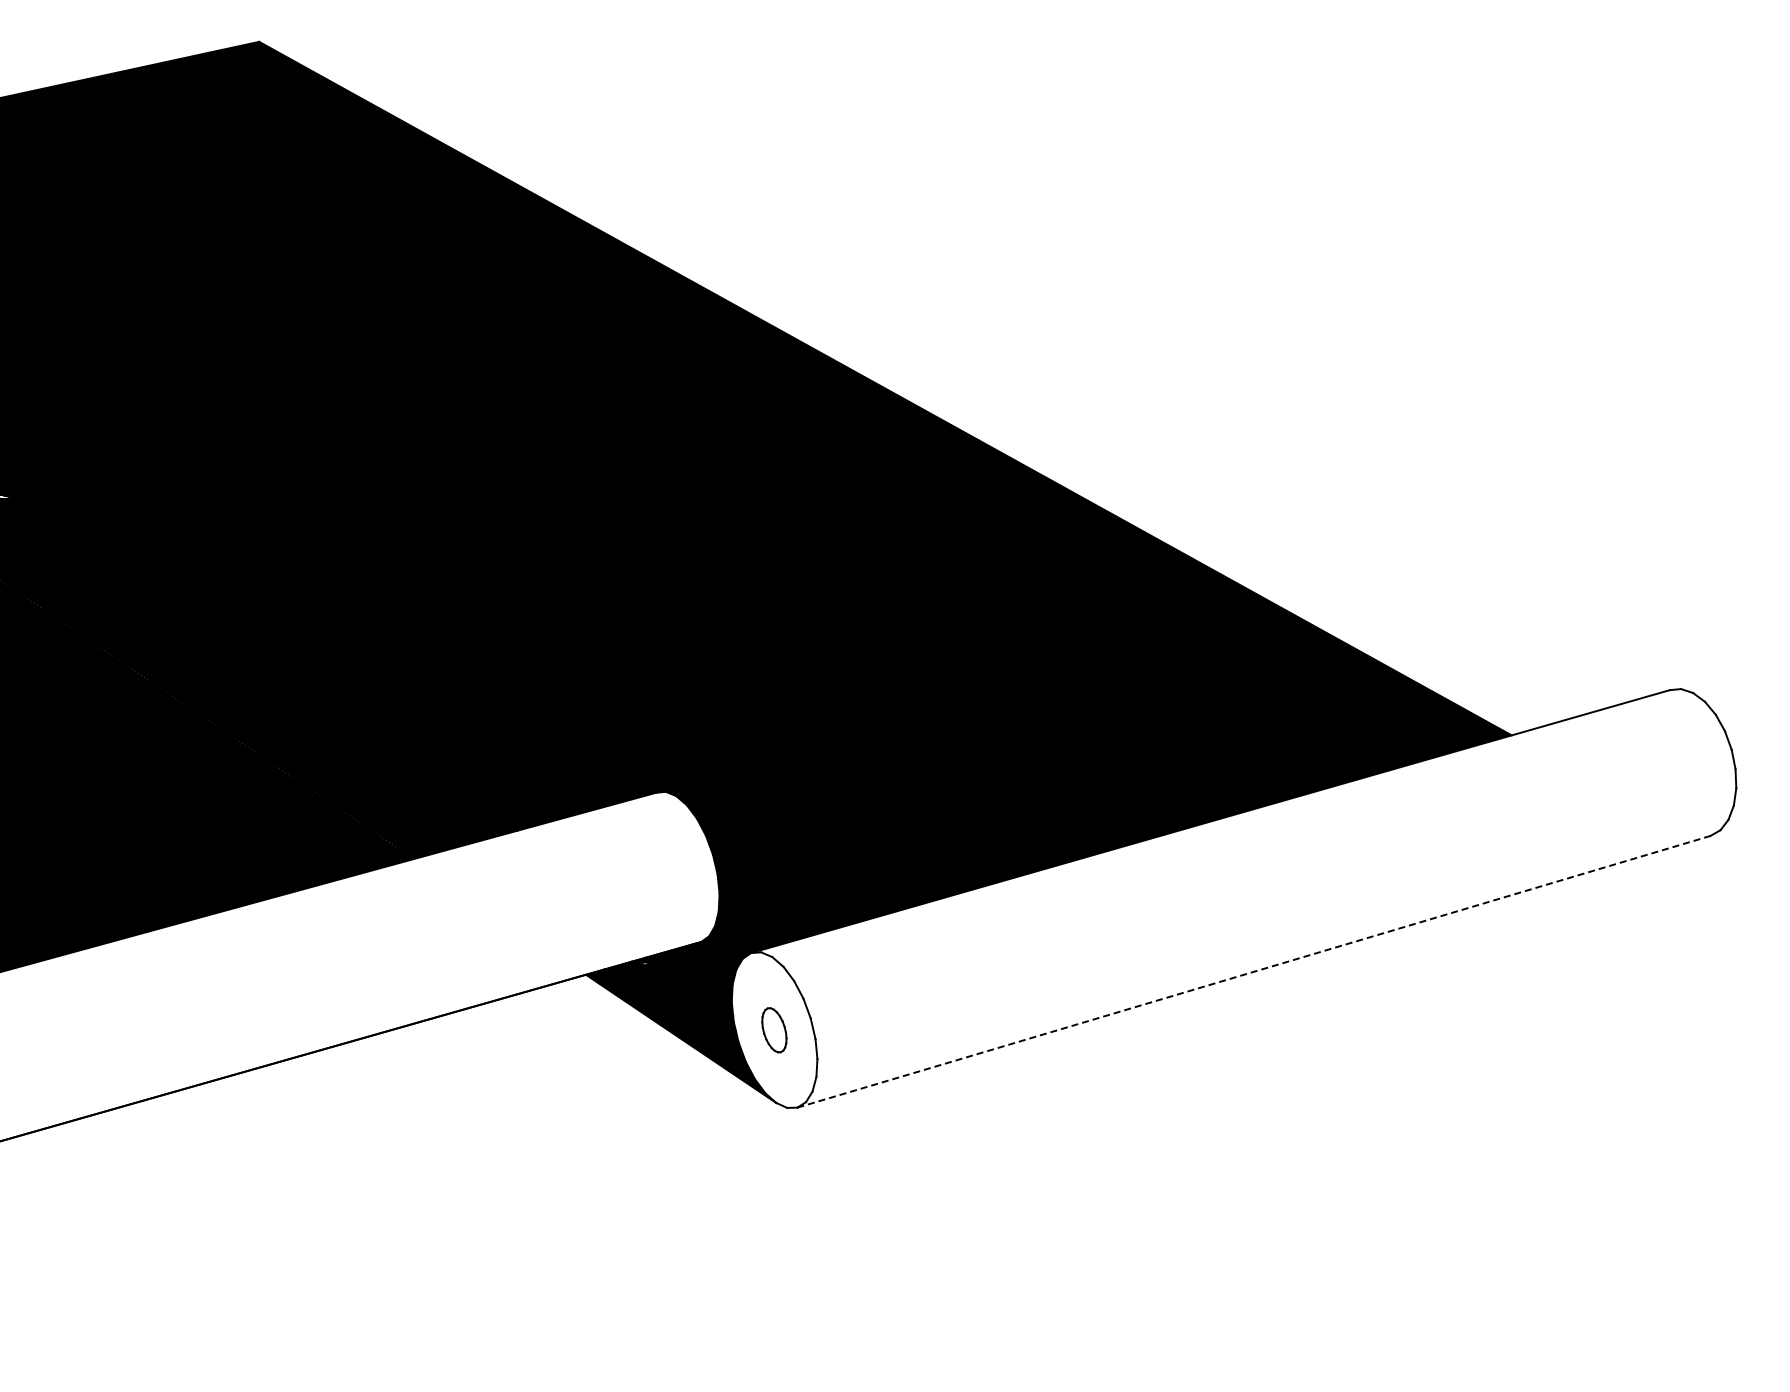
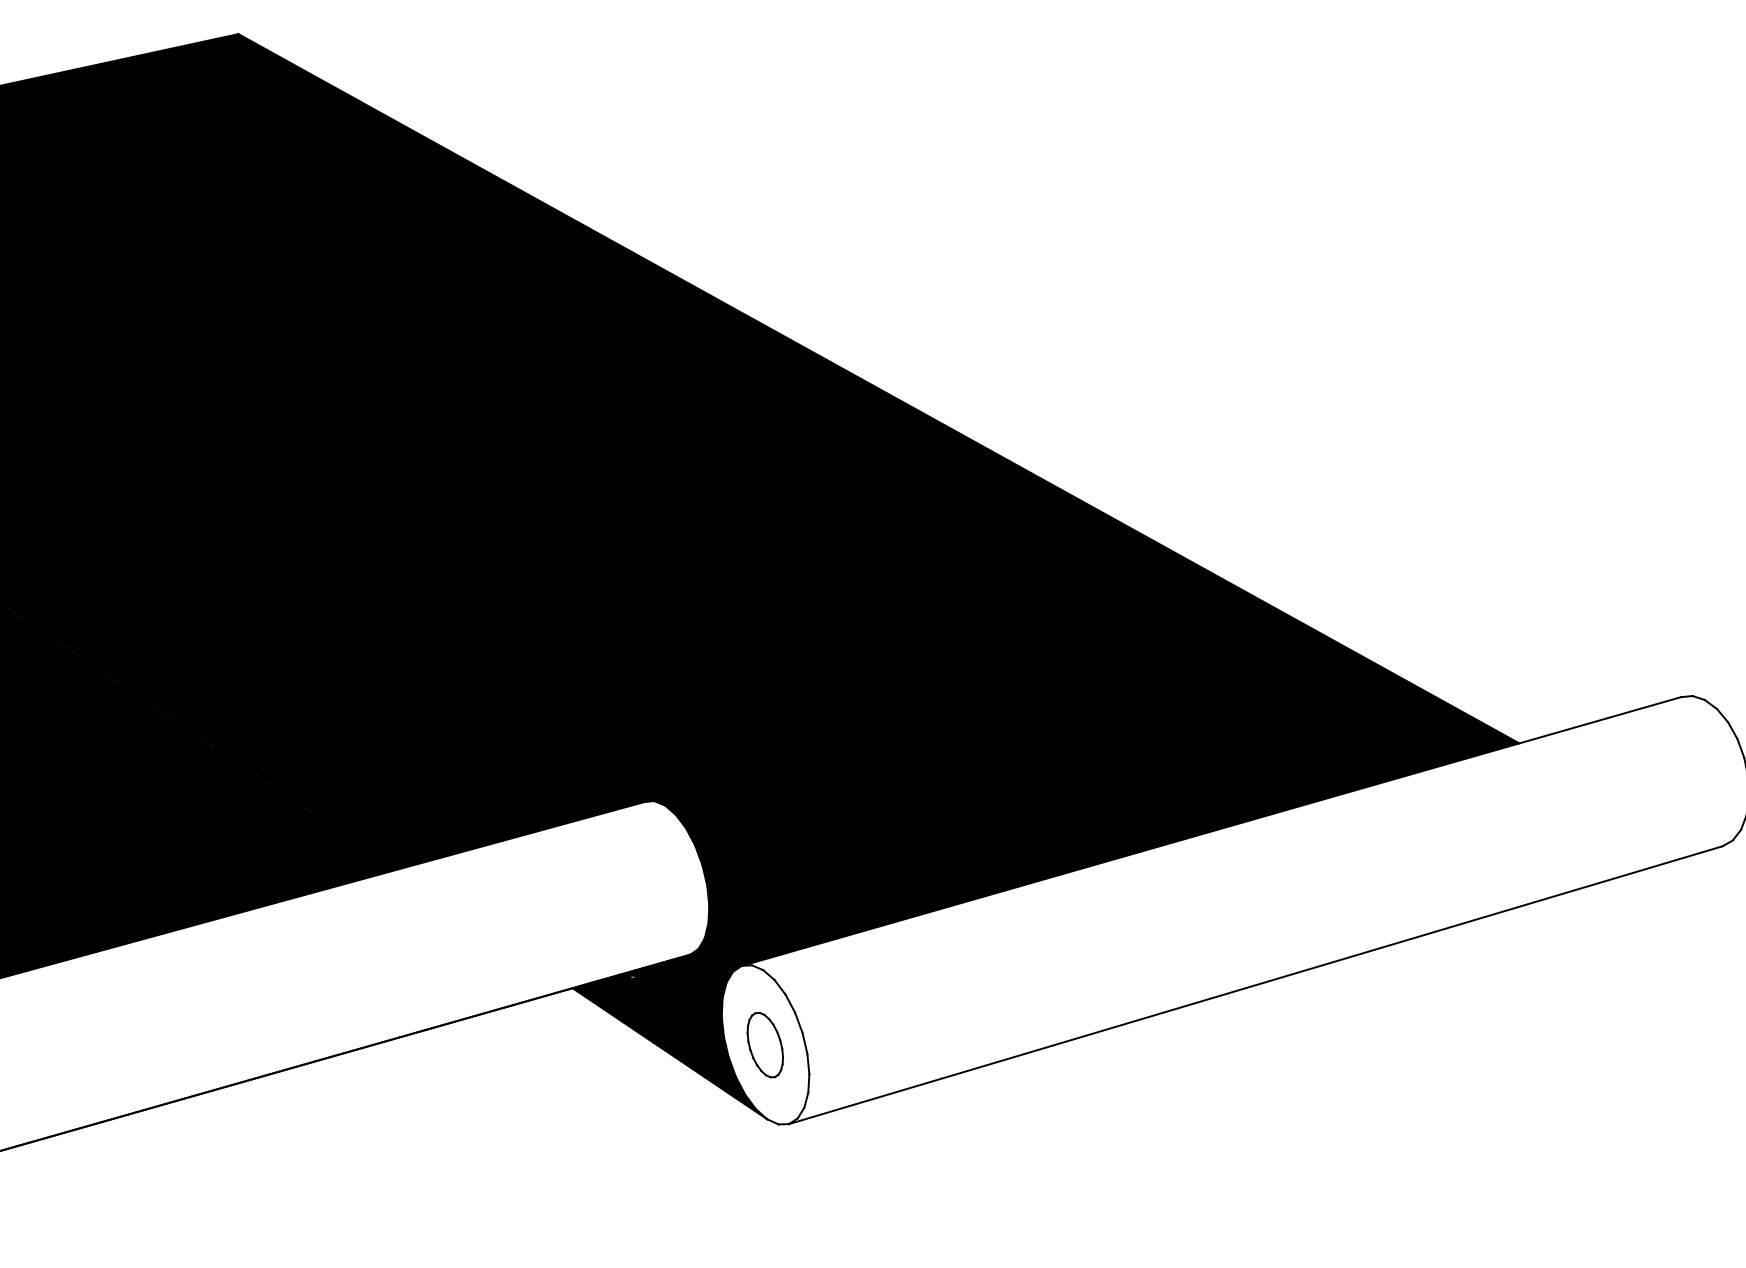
line: (1254, 971) -> (1256, 984), dashed -> solid
part: (774, 1029) -> (765, 1044), size x1.43

